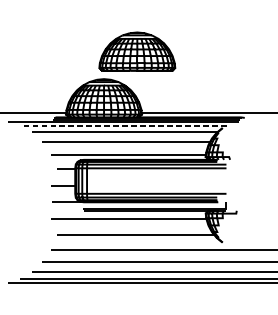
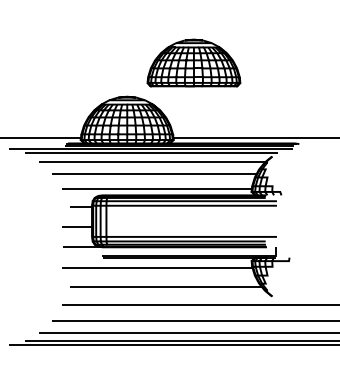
part: (136, 51) -> (193, 62), moved
line: (123, 125) -> (151, 153), dashed -> solid

